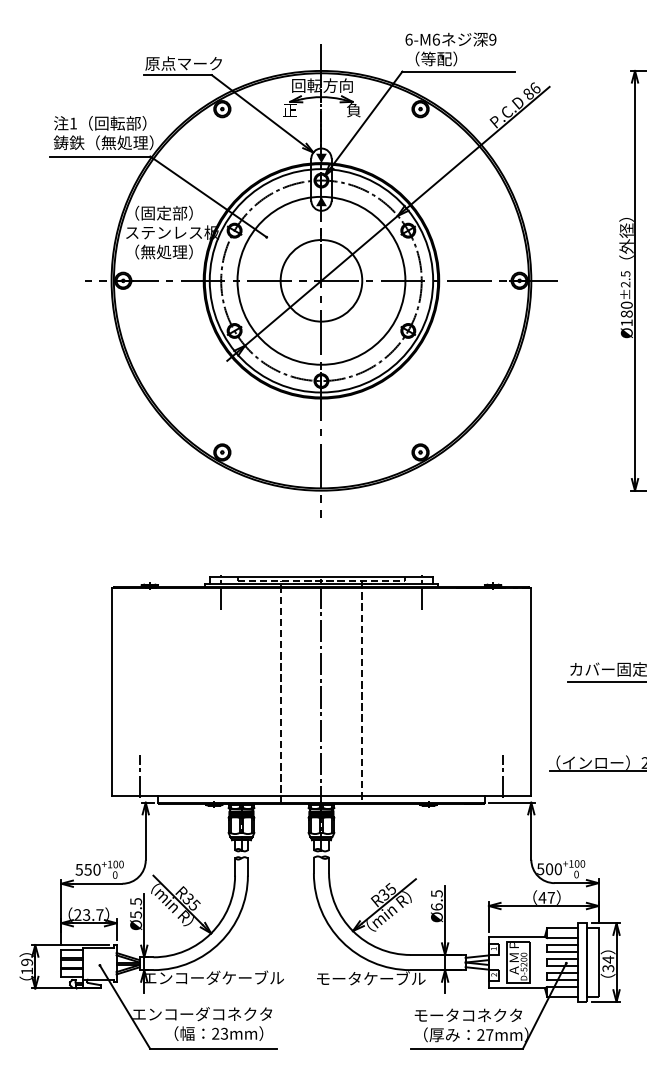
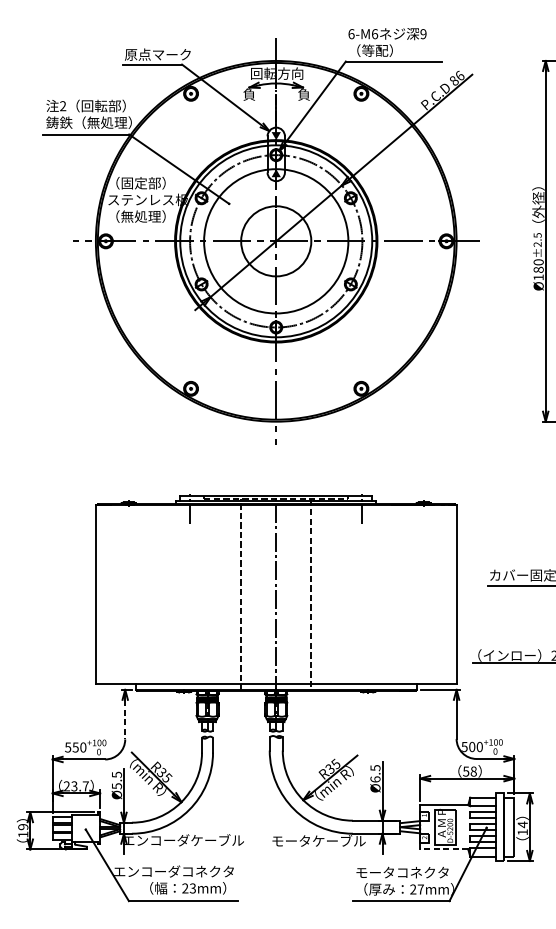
text: (289, 109) -> (248, 94), 正 -> 負
text: (73, 123) -> (63, 106), 1 -> 2
line: (139, 776) -> (119, 667), removed
line: (503, 776) -> (432, 667), removed
line: (145, 837) -> (125, 719), solid -> dashed
text: (546, 897) -> (469, 771), 47 -> 58
text: (608, 968) -> (522, 832), 34 -> 14
line: (516, 988) -> (443, 849), solid -> dashed

